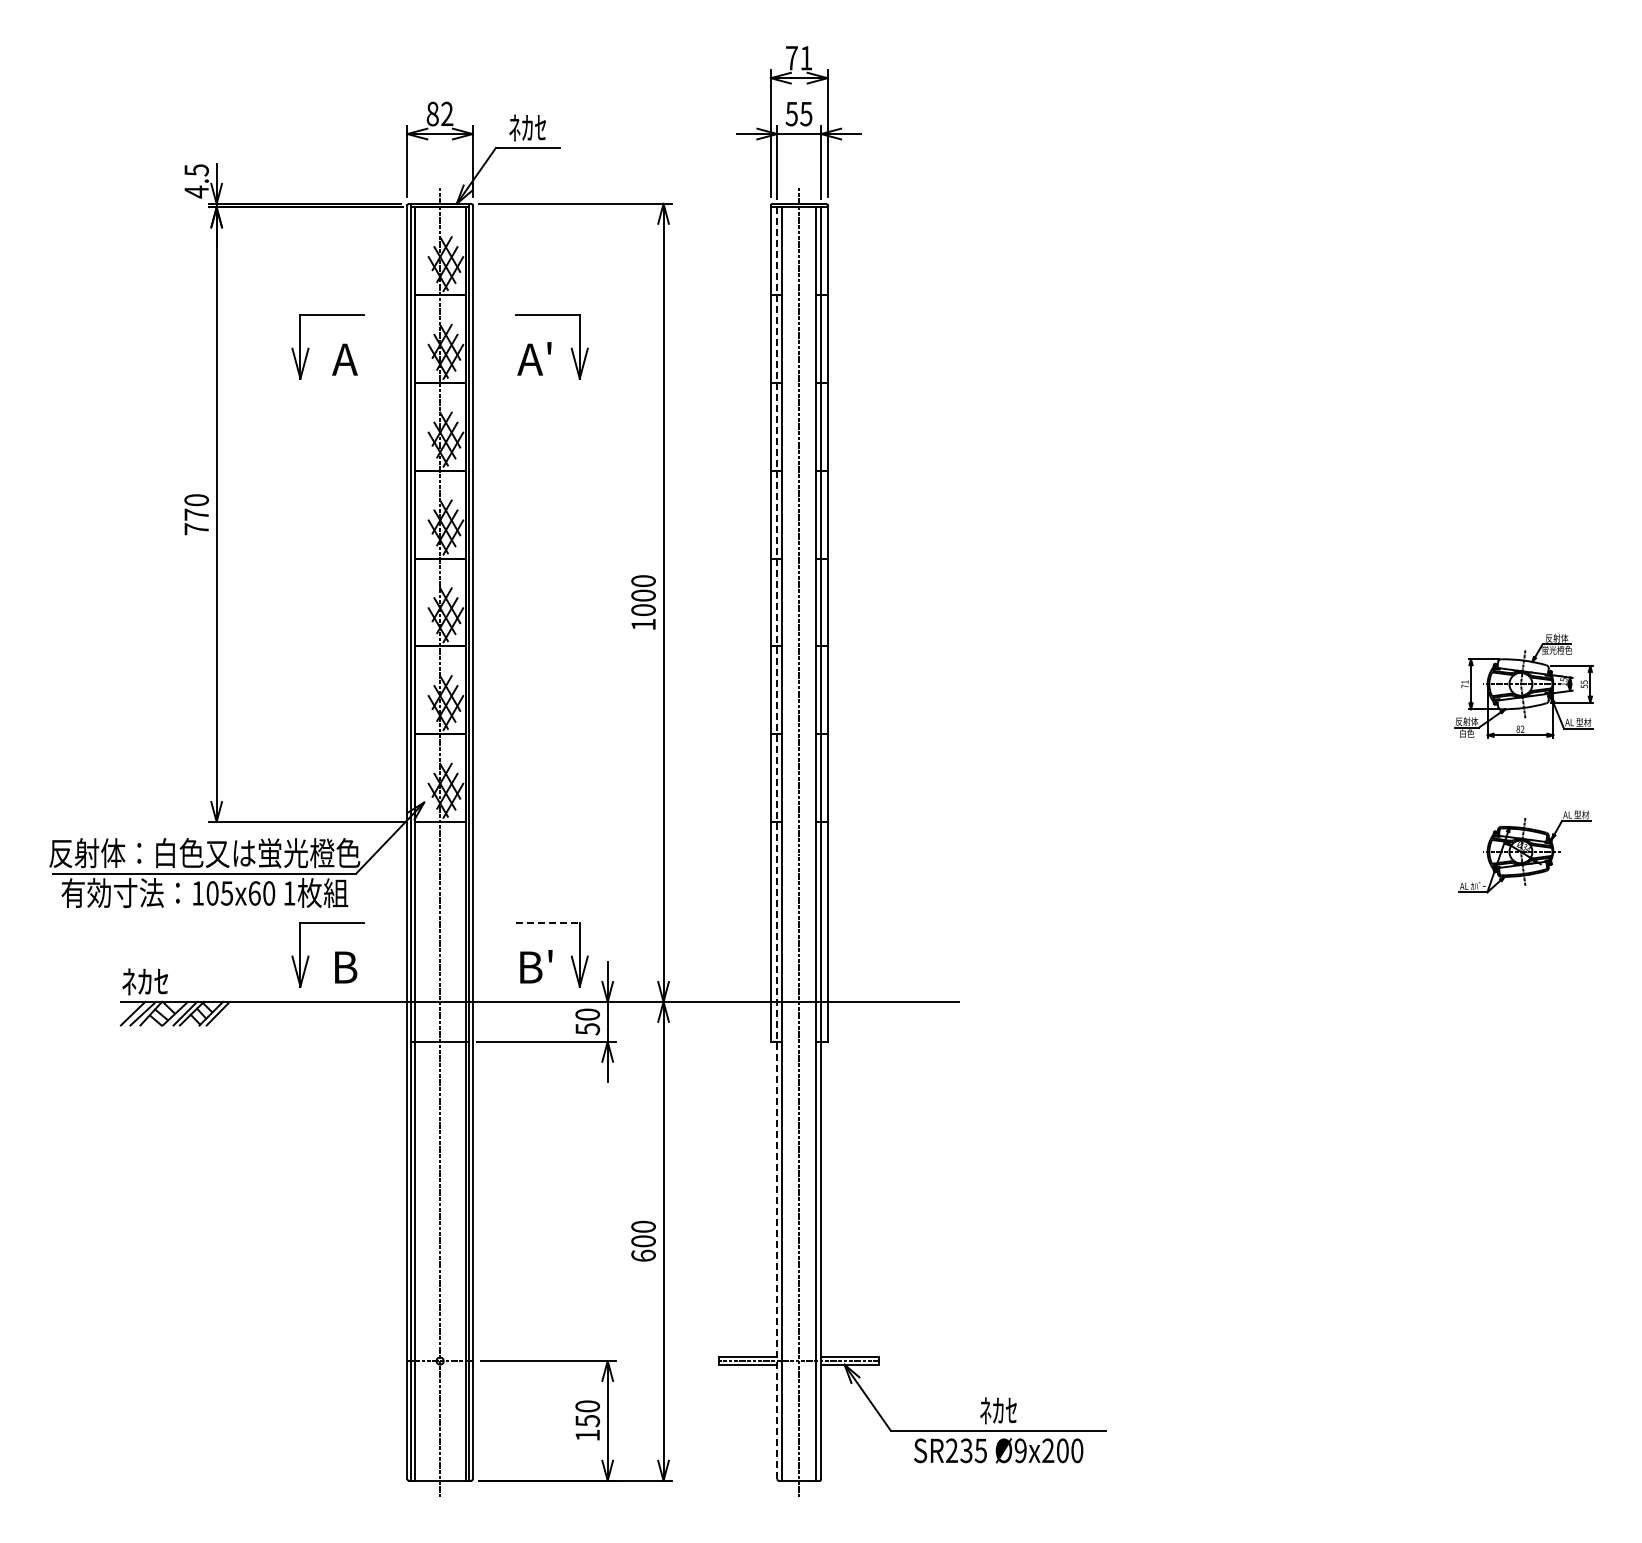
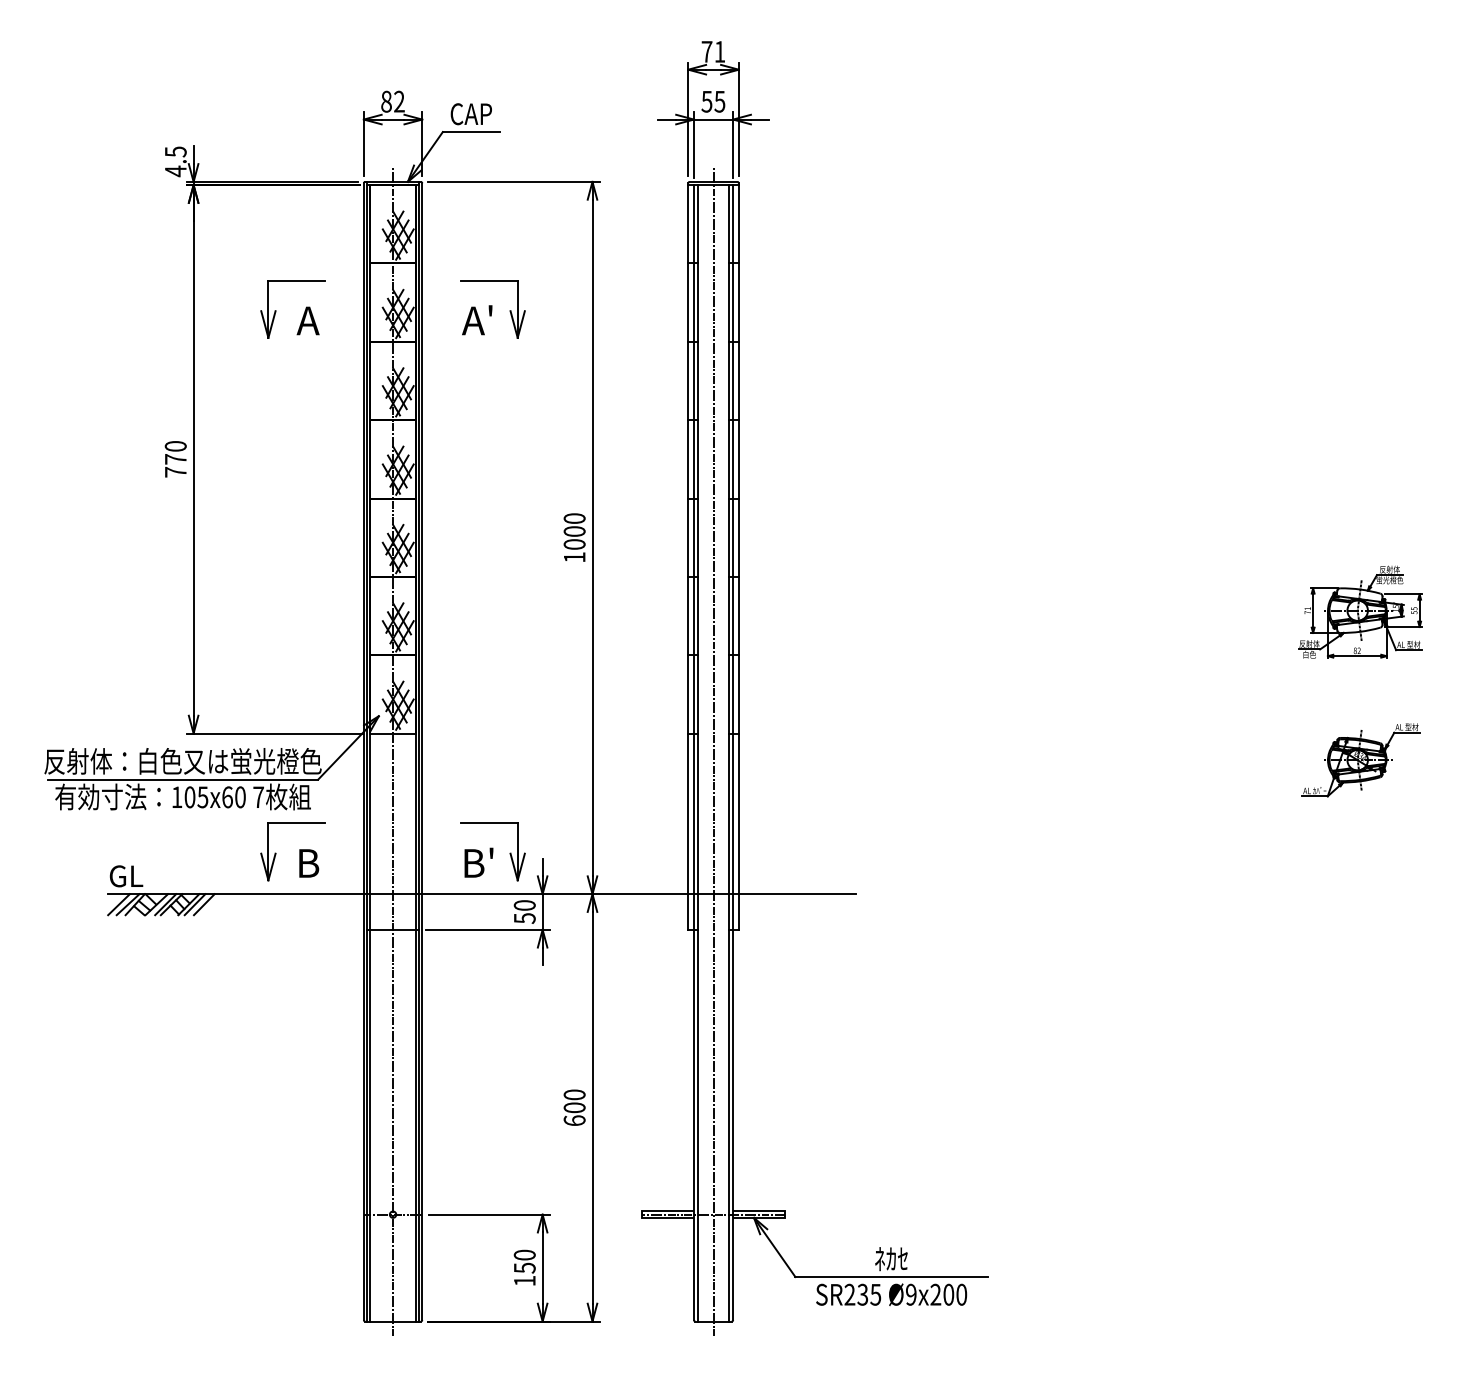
text: (527, 127) -> (471, 113), ﾈｶｾ -> CAP
line: (777, 843) -> (694, 752), dashed -> solid
text: (289, 893) -> (258, 797), 1 -> 7
line: (547, 922) -> (488, 823), dashed -> solid
text: (145, 981) -> (130, 875), ﾈｶｾ -> GL
line: (228, 1013) -> (204, 904), added

